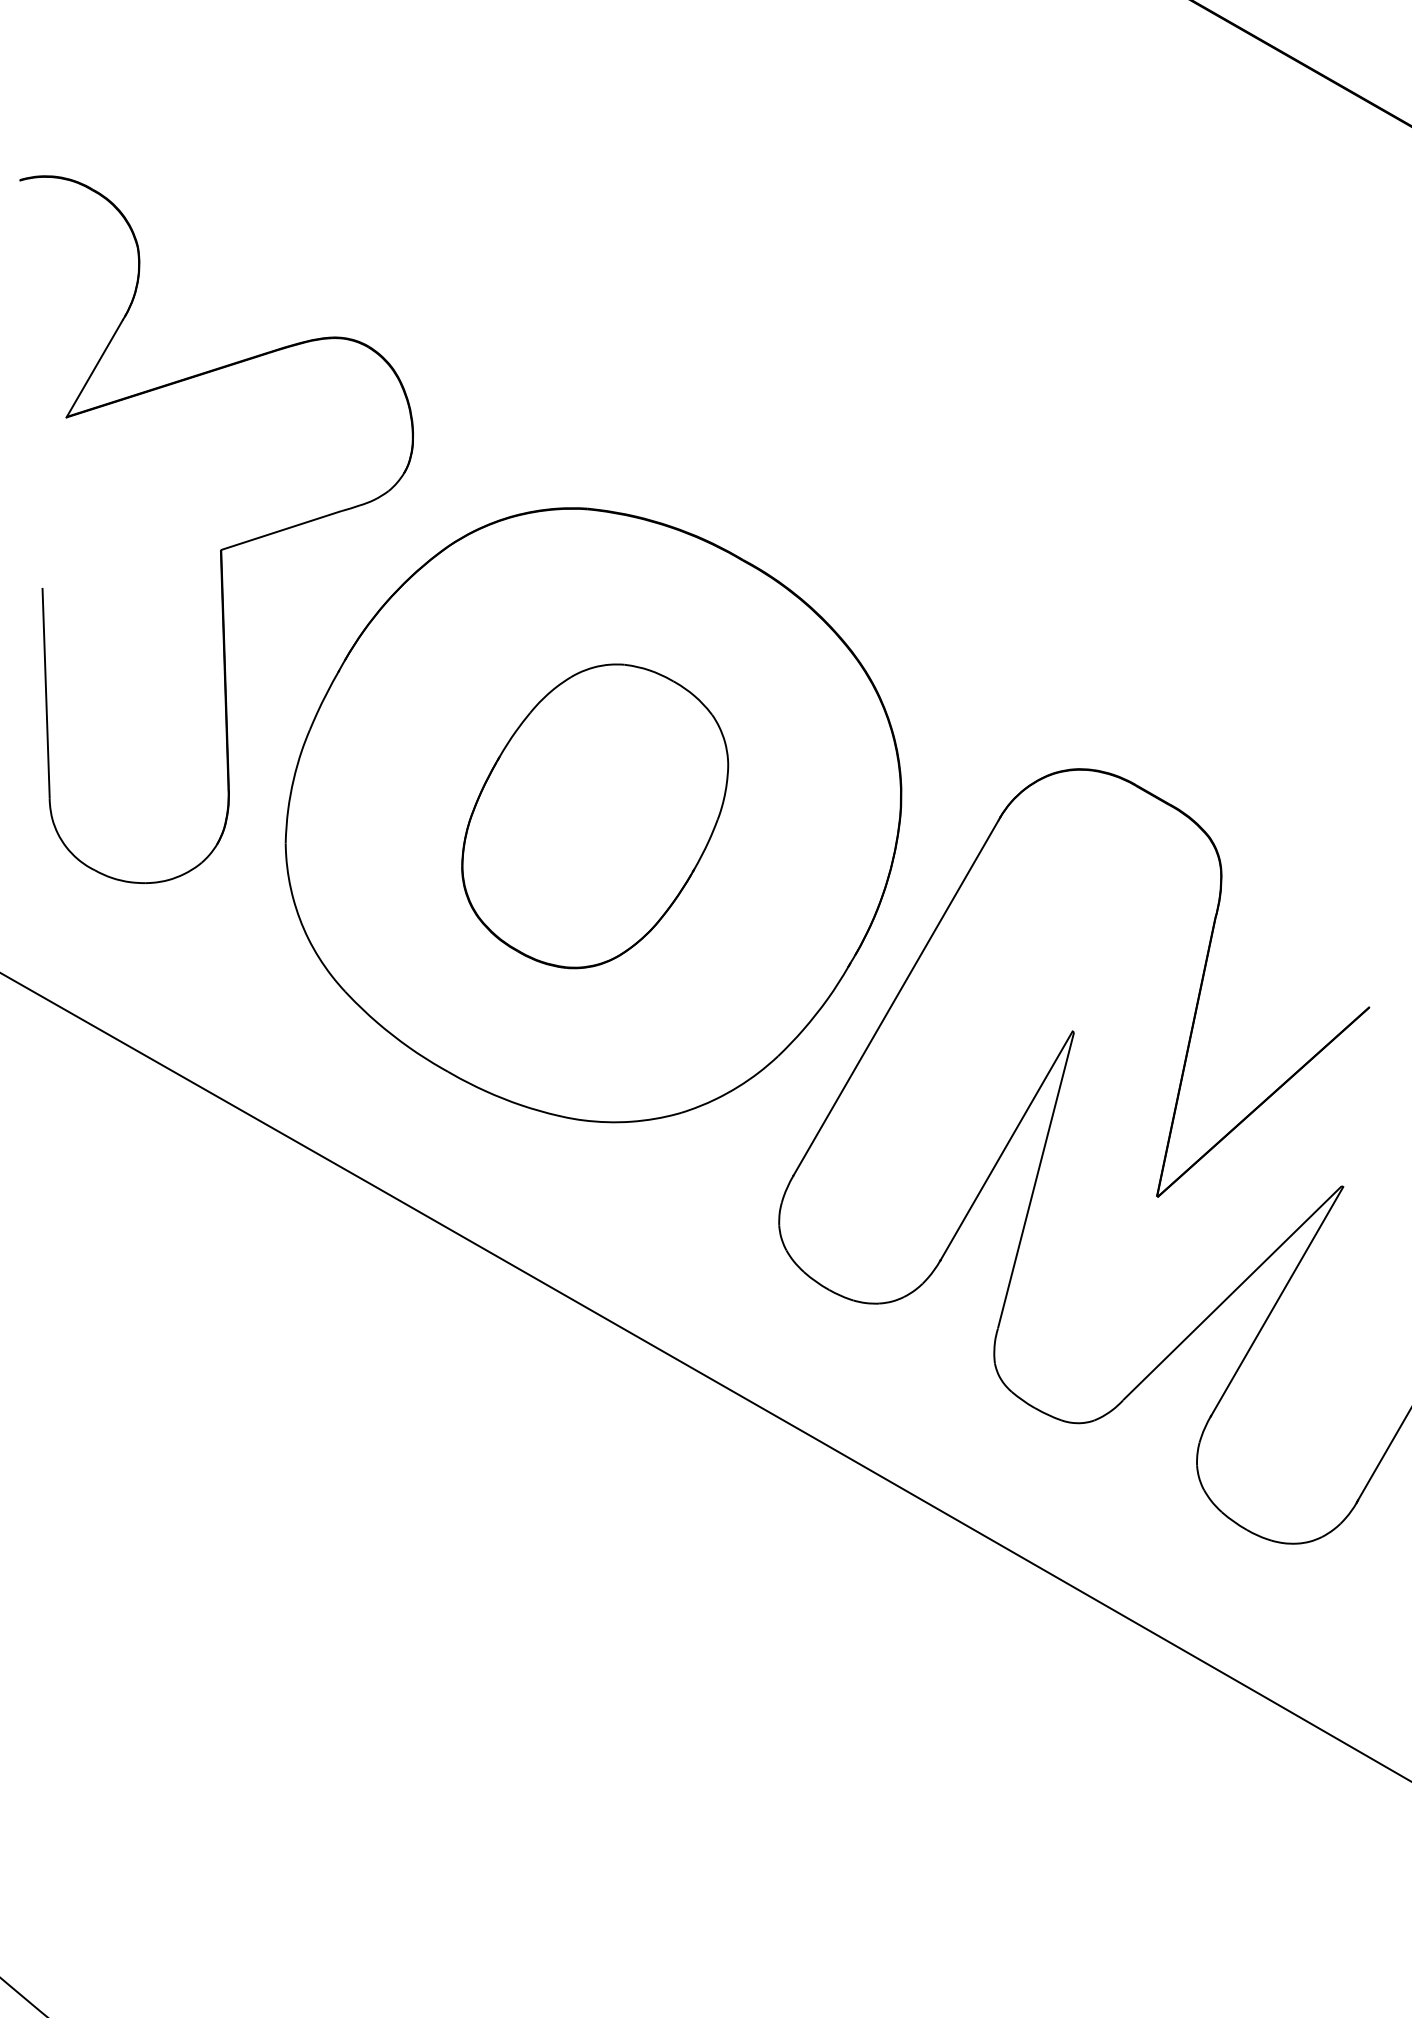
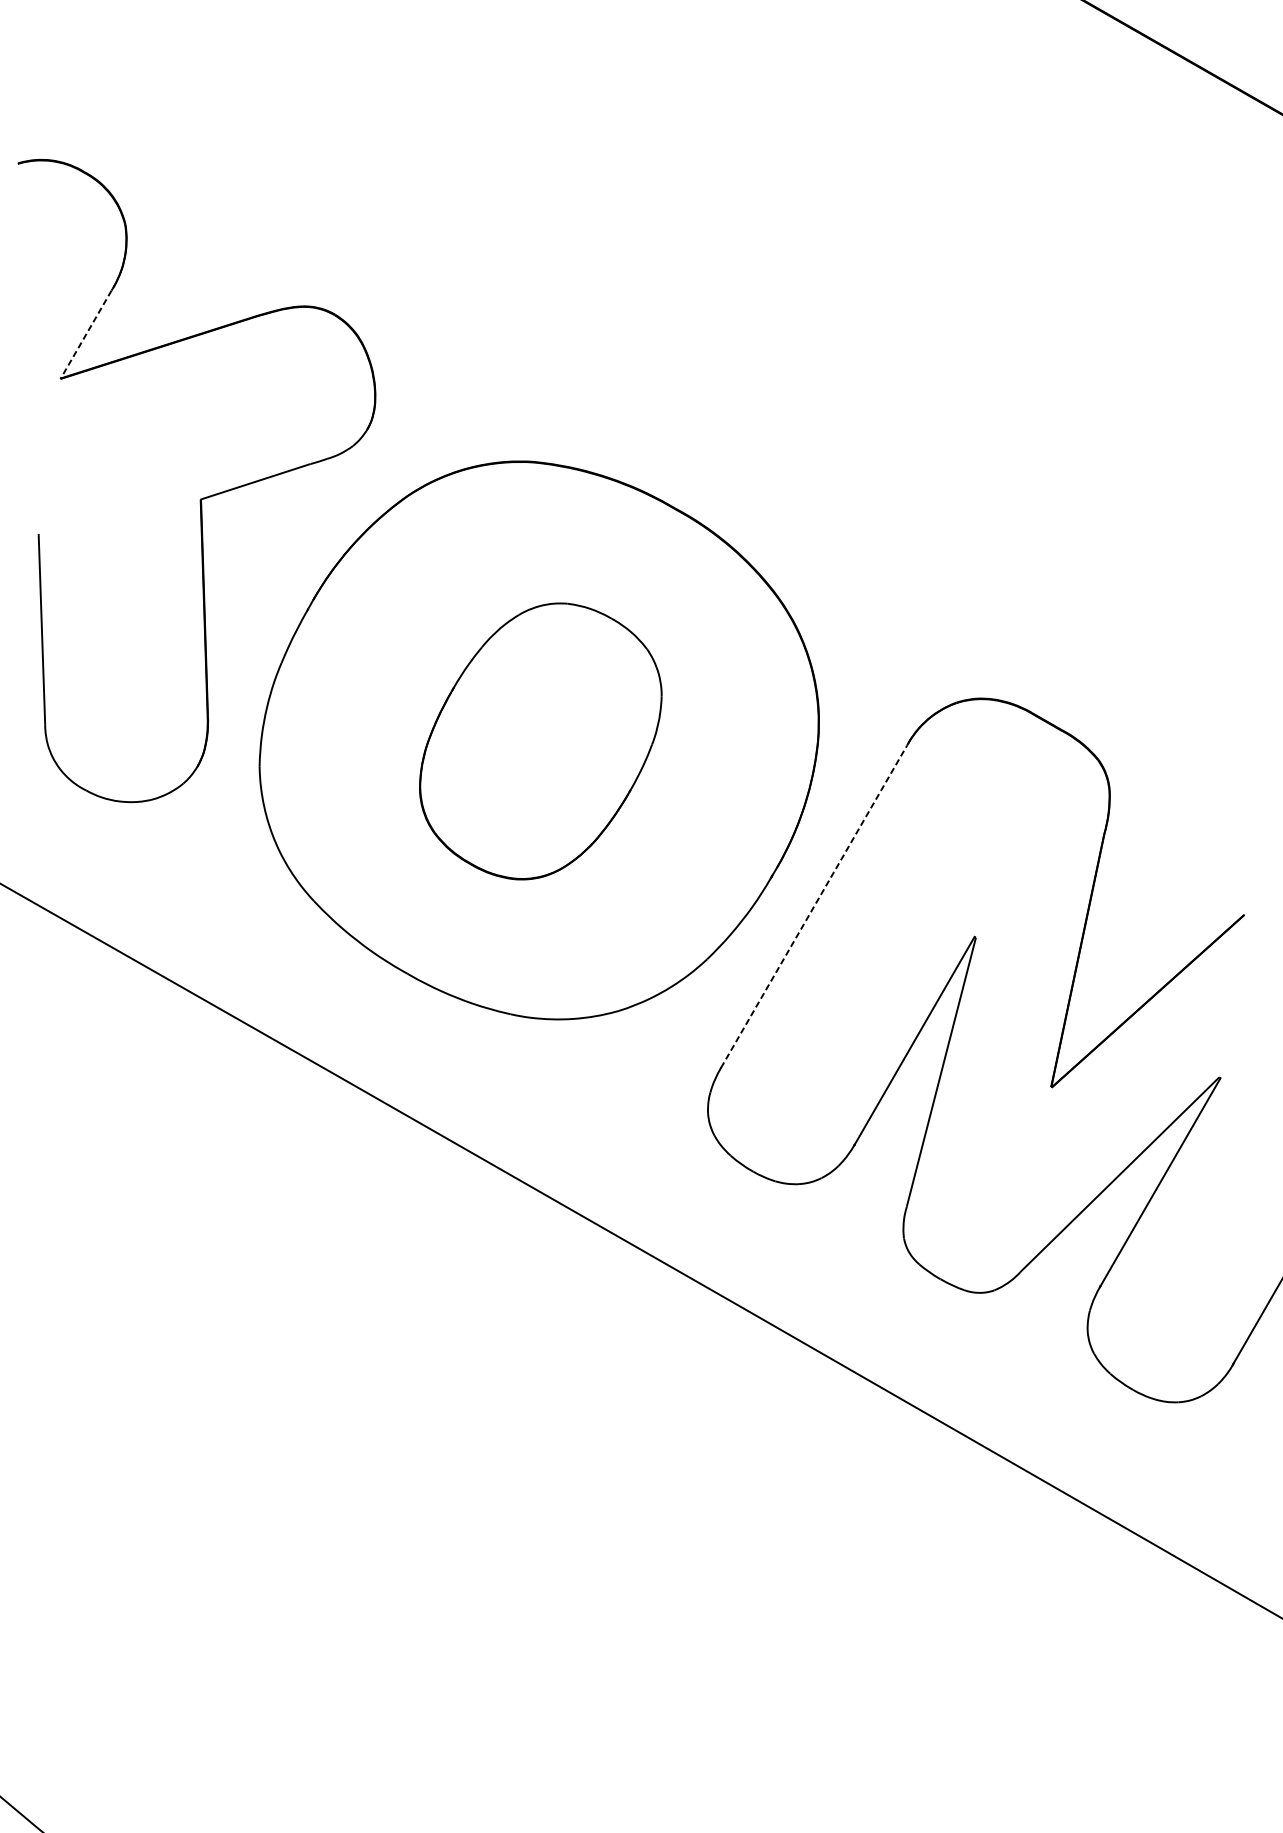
line: (94, 369) -> (85, 335), solid -> dashed
line: (895, 998) -> (813, 906), solid -> dashed

